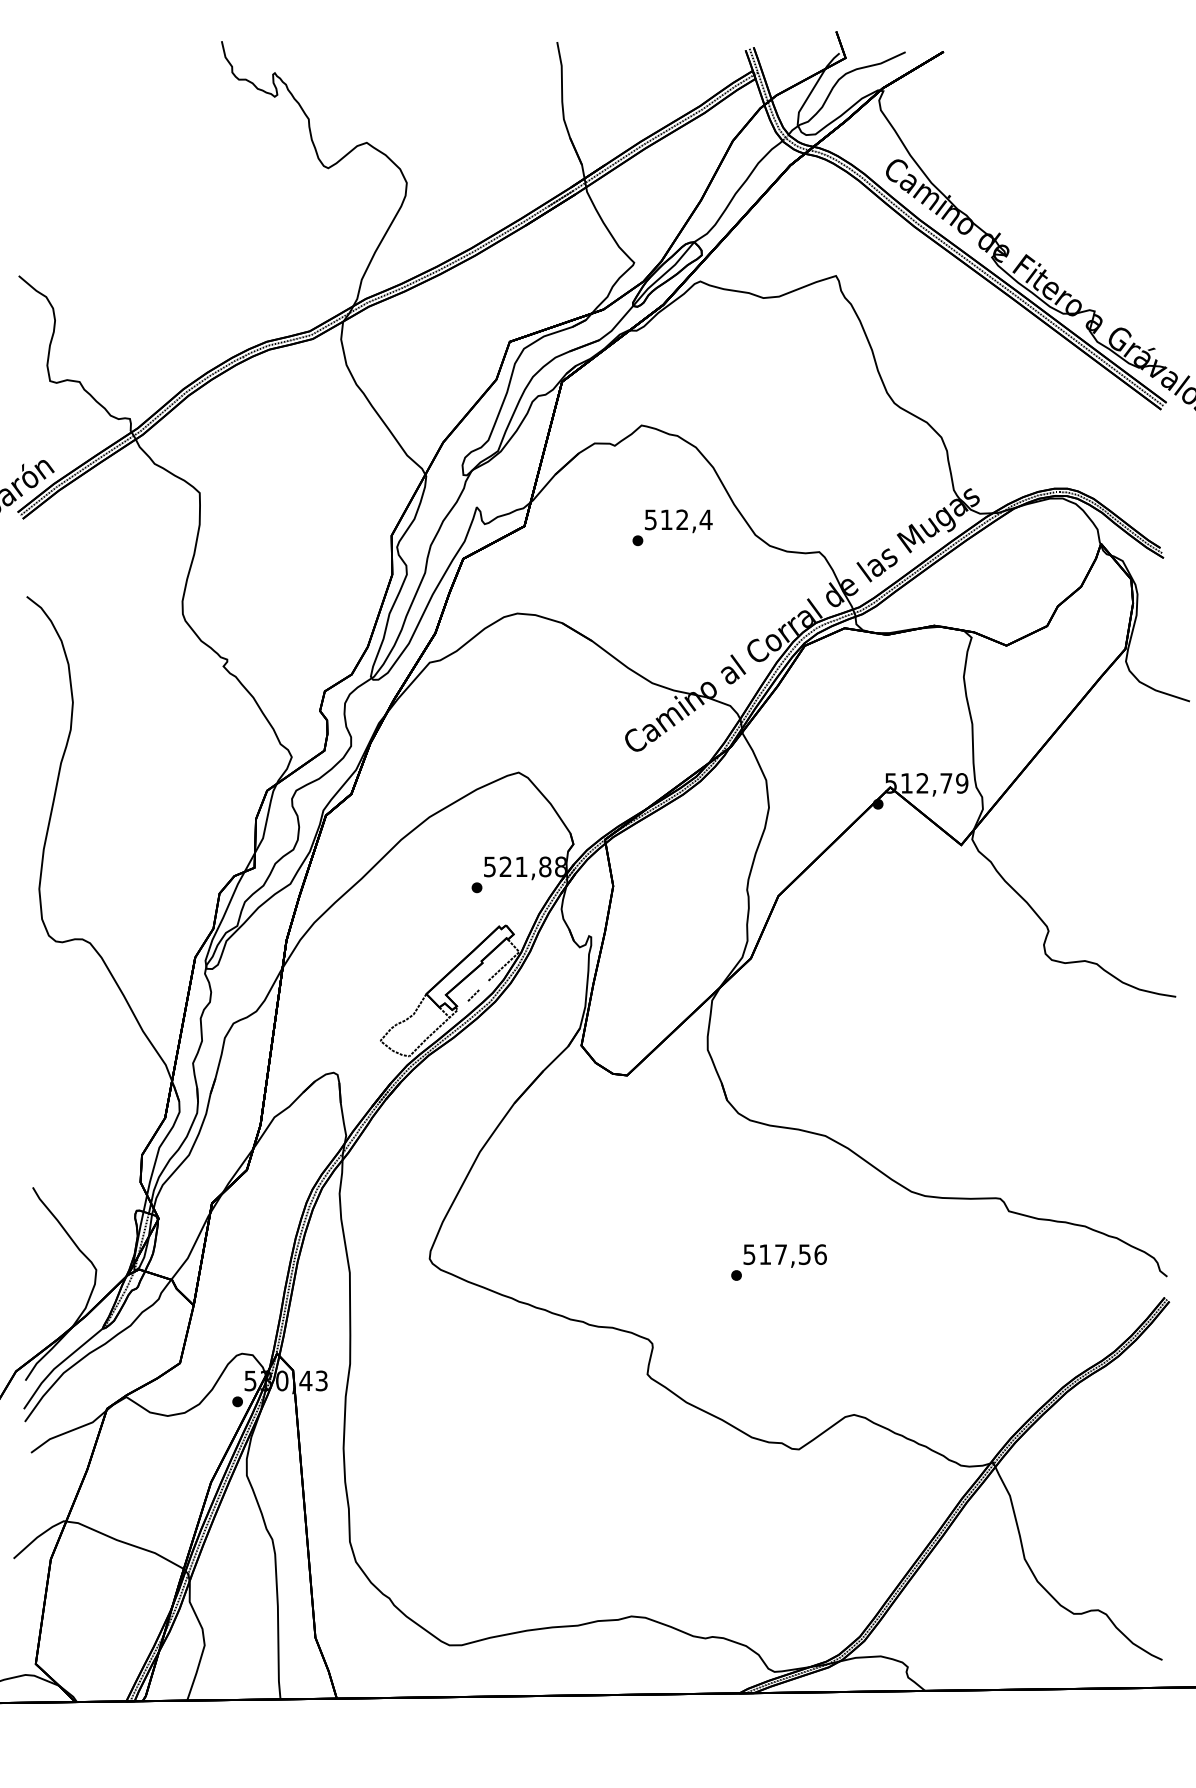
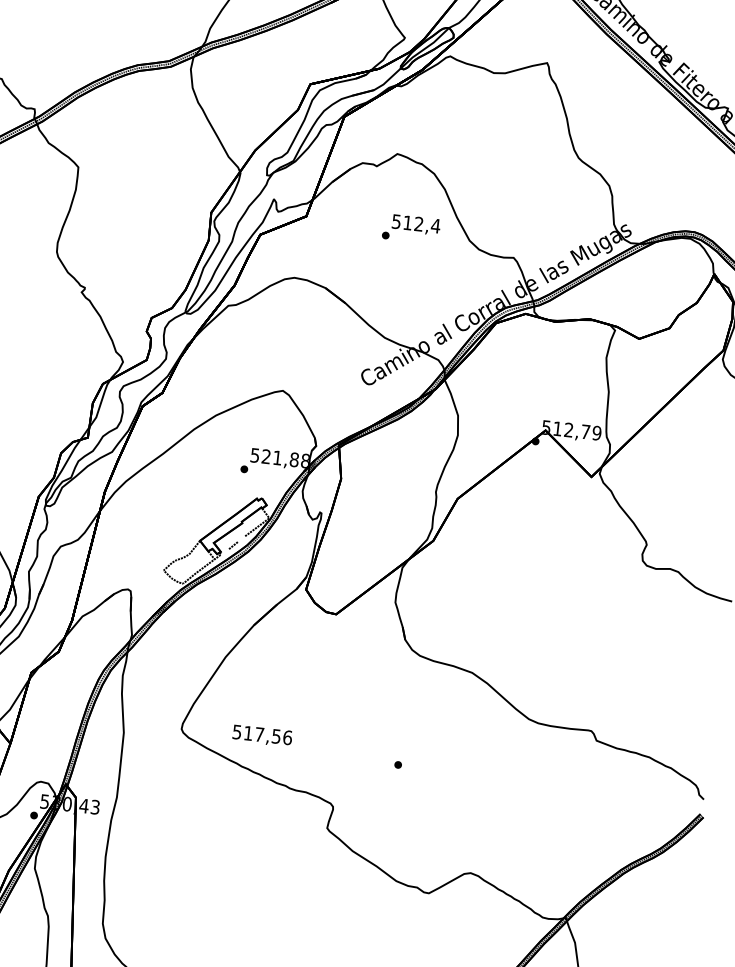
text: (784, 1255) -> (261, 735), moved

